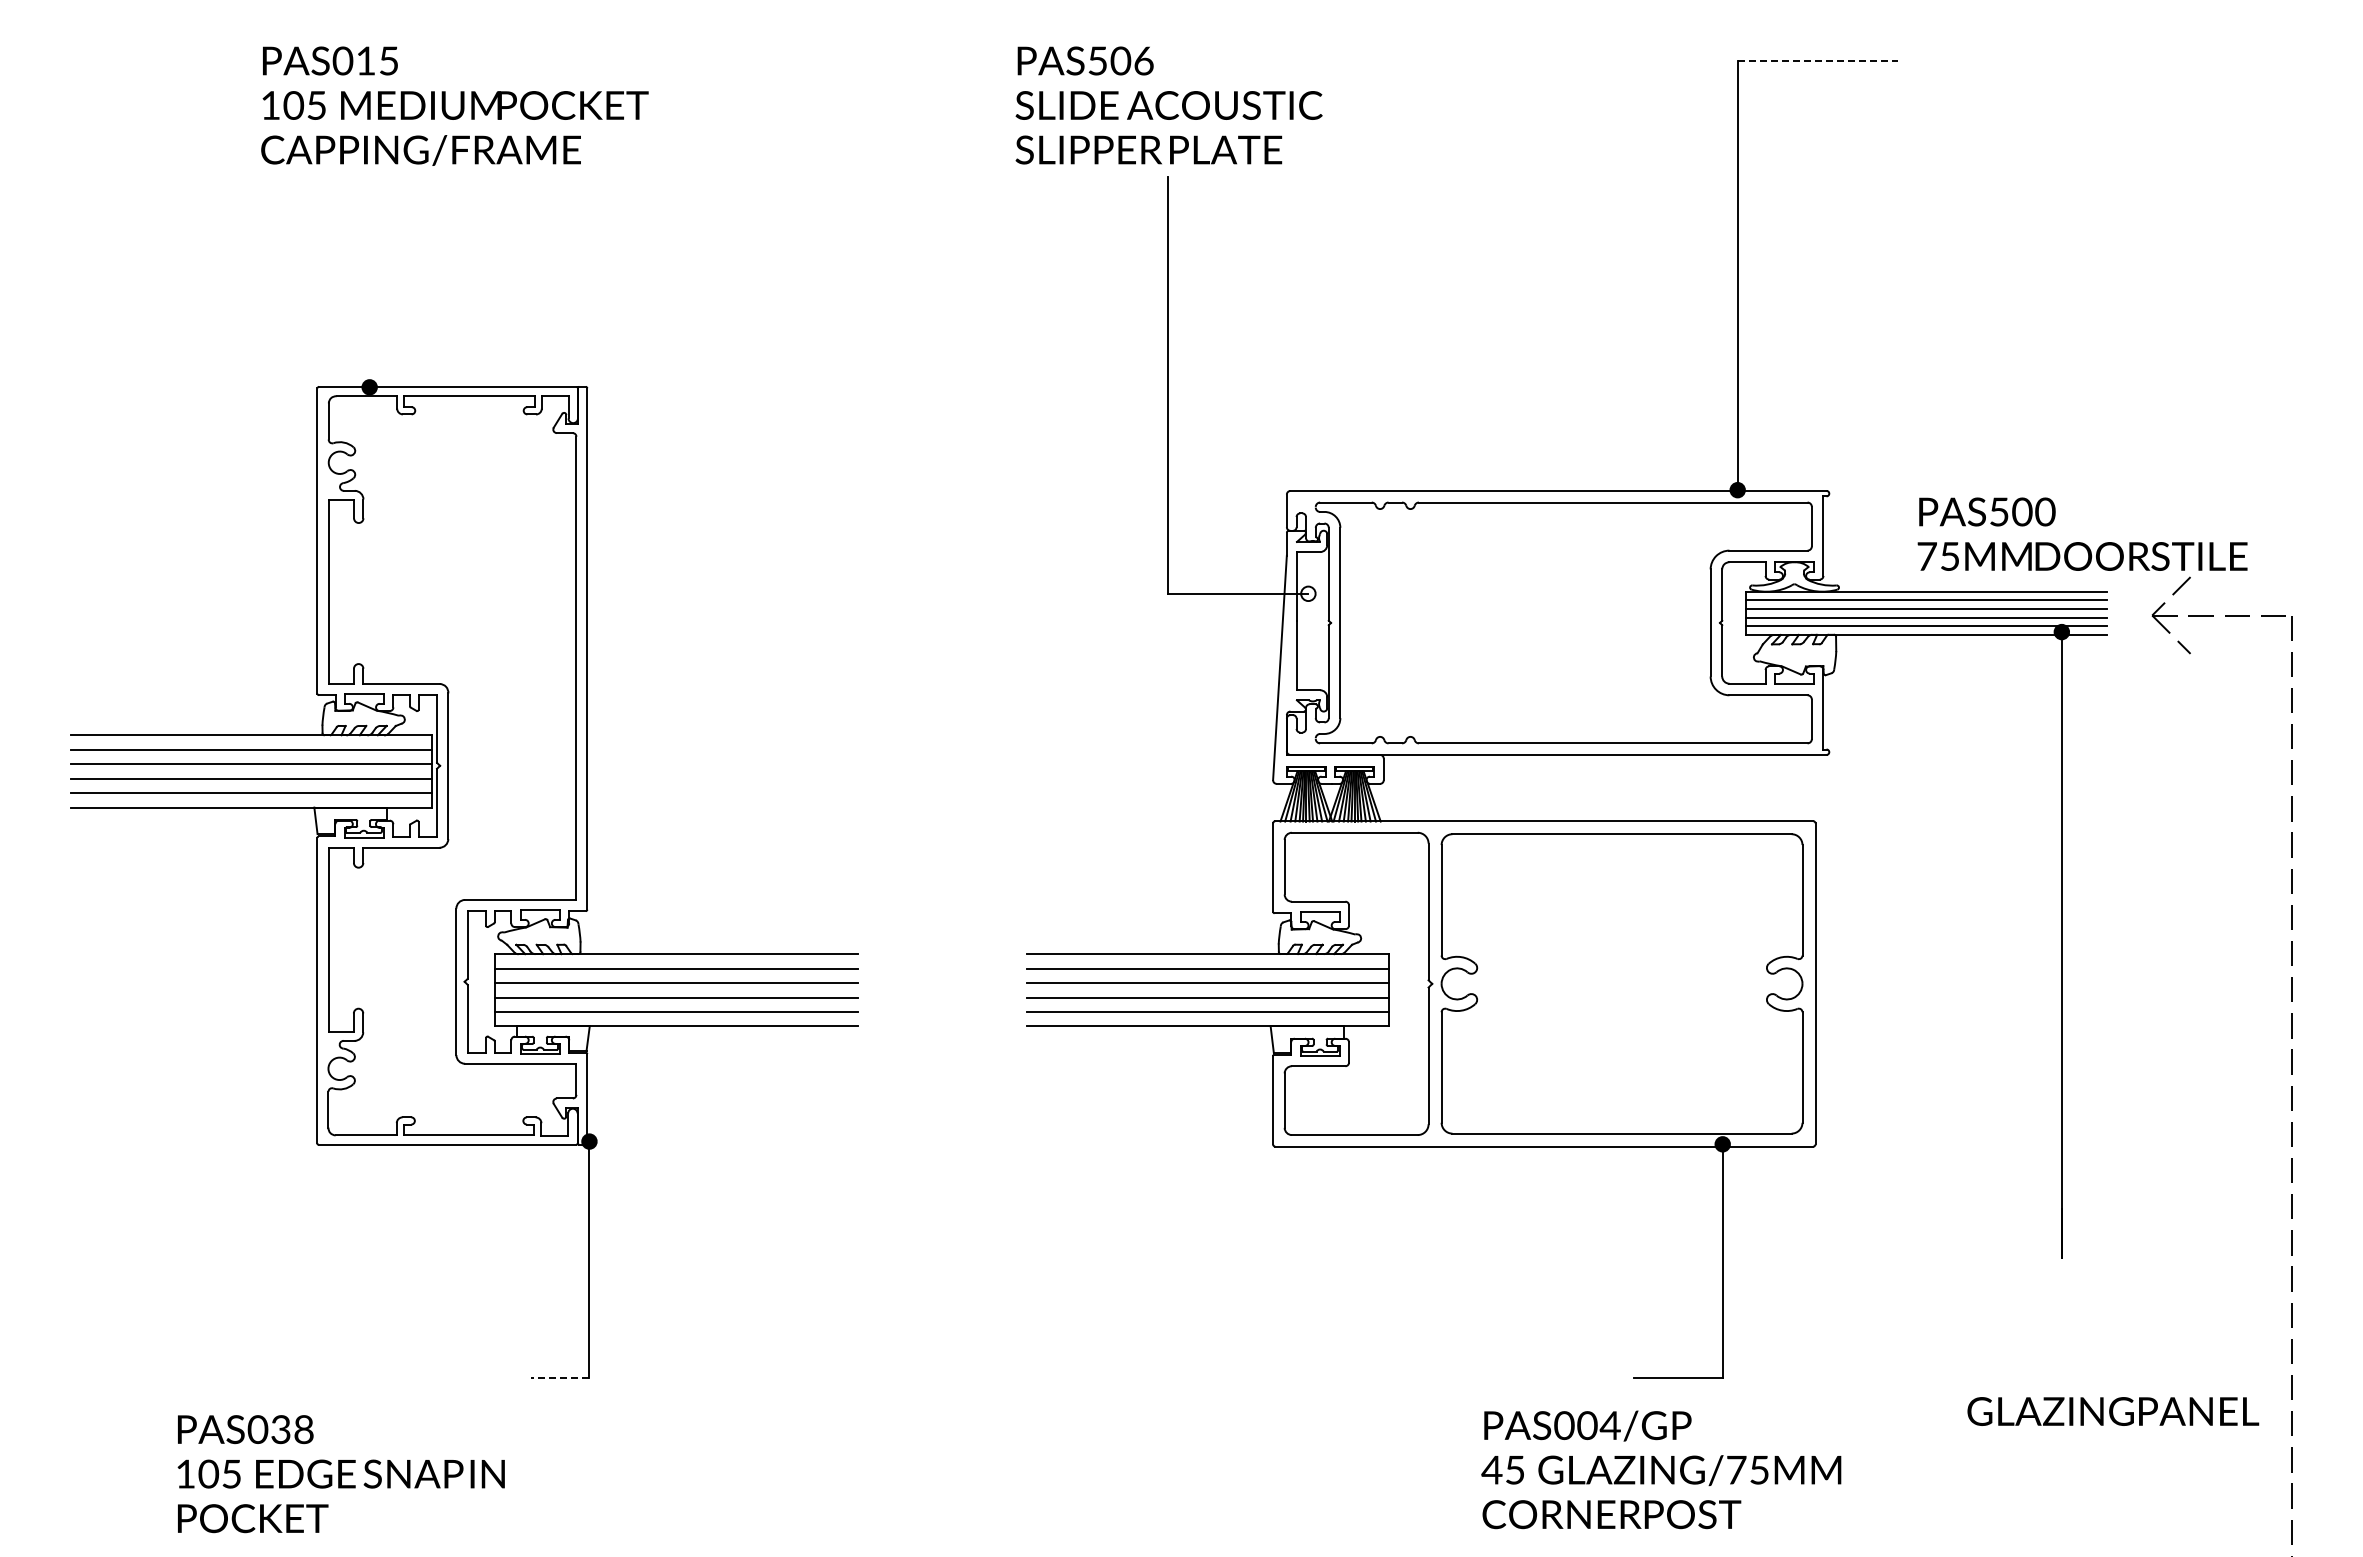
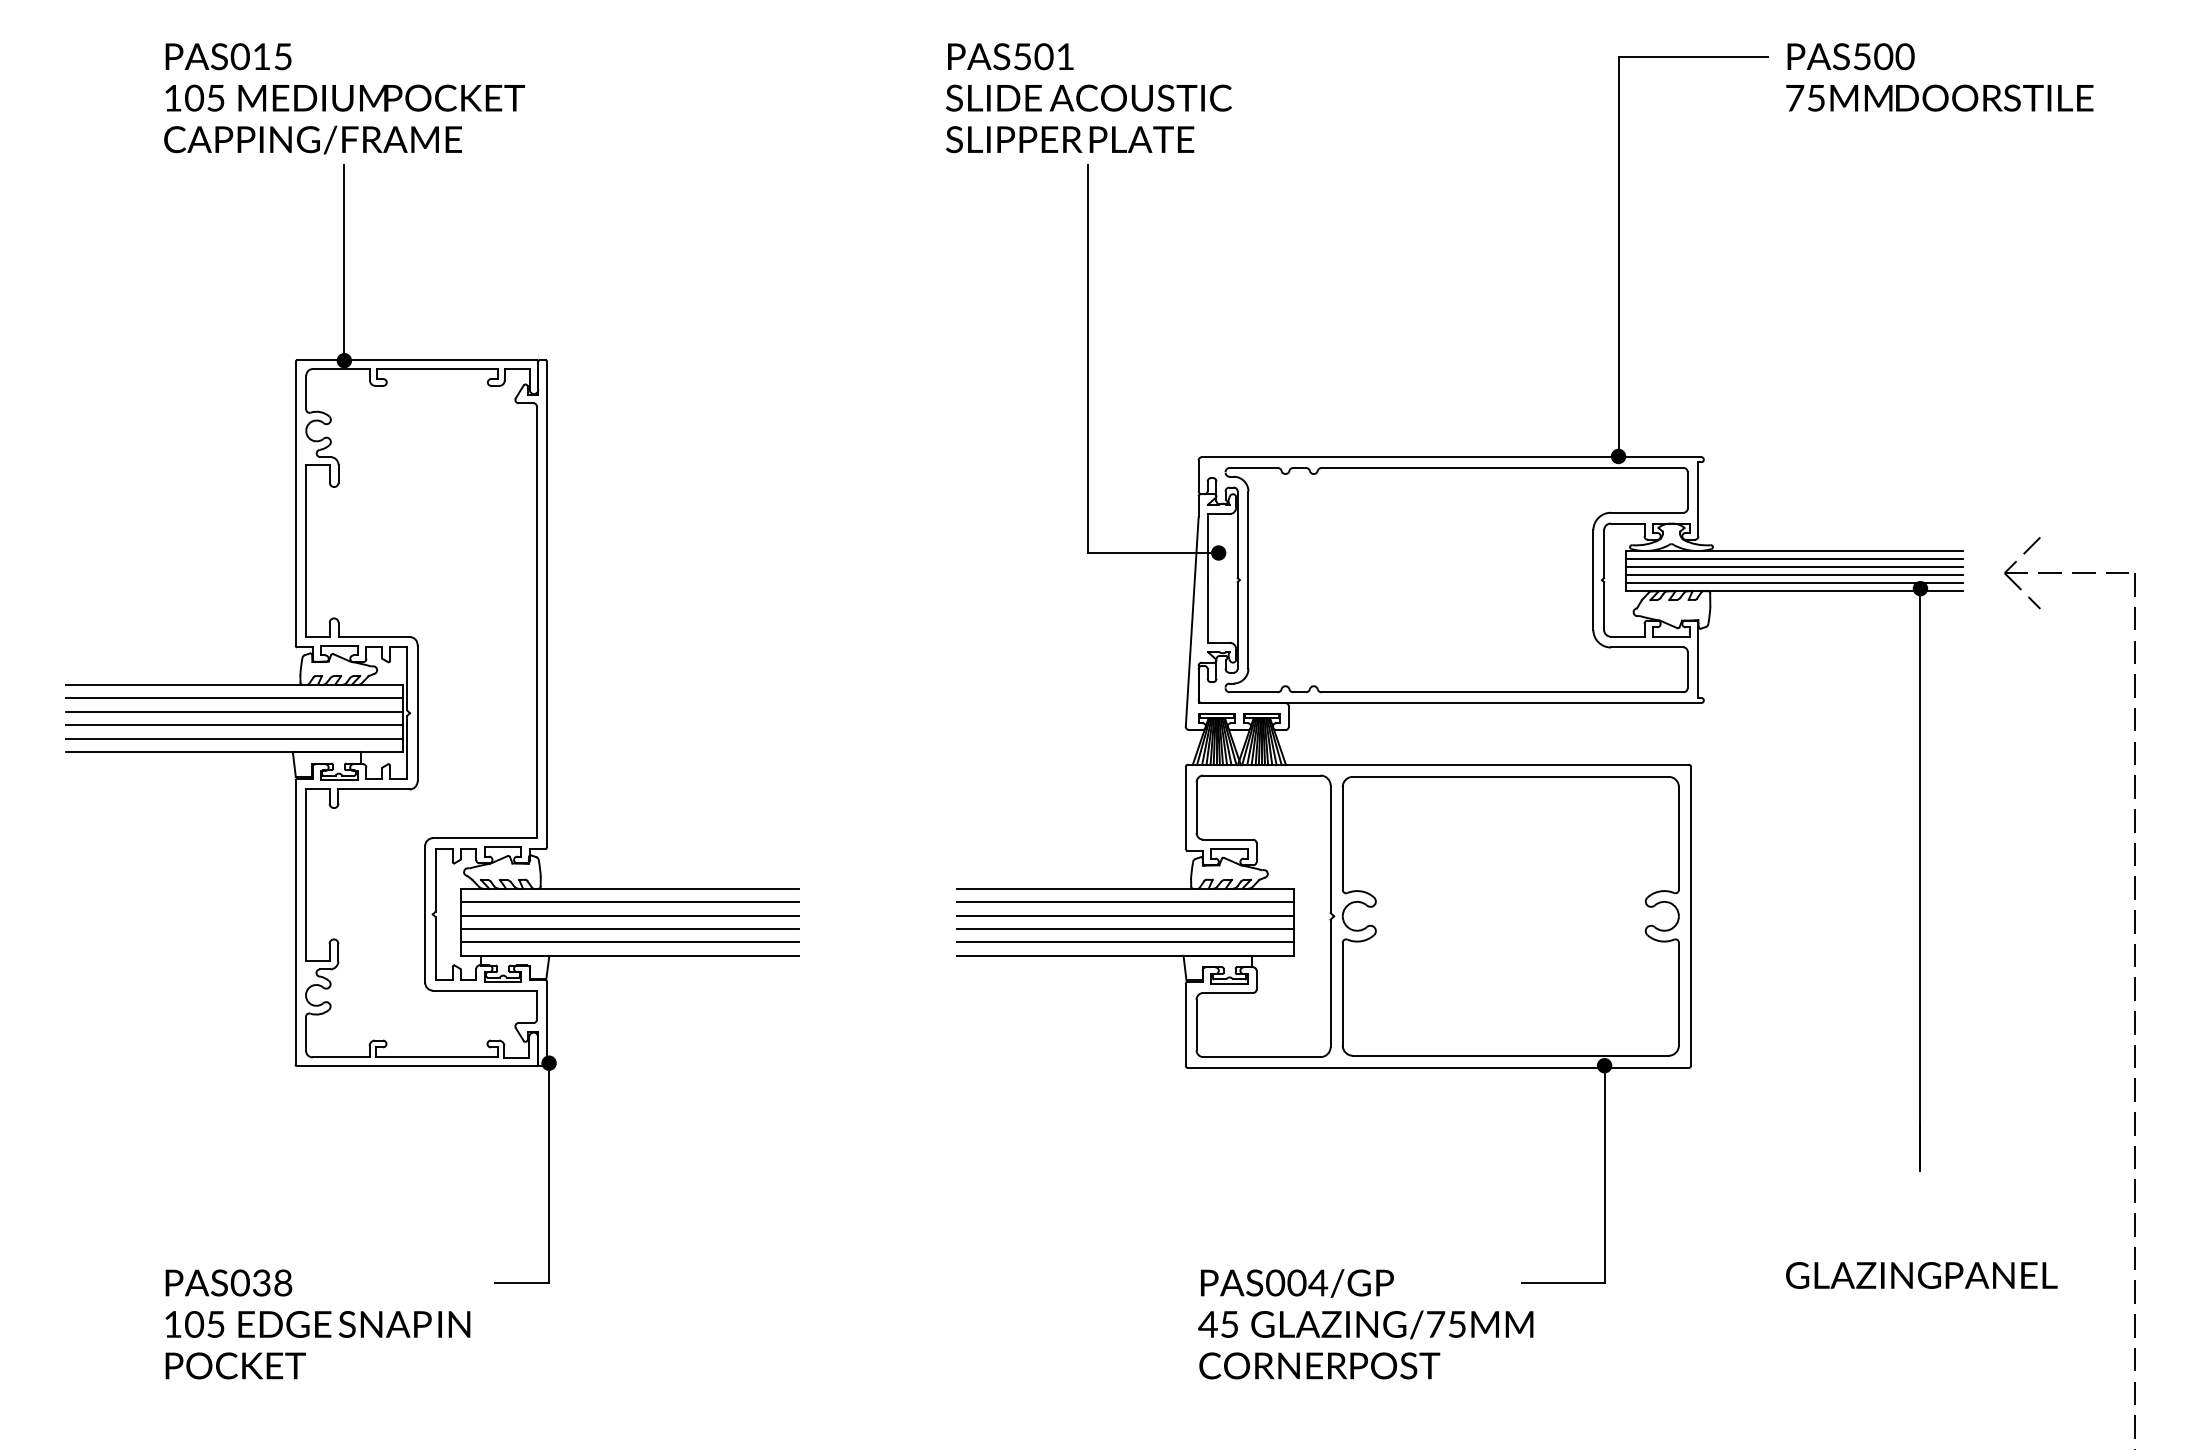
text: (1143, 60) -> (1065, 56), PAS506 -> PAS501
line: (1817, 61) -> (1692, 57), dashed -> solid
text: (454, 105) -> (344, 98), moved
line: (369, 281) -> (344, 262), added
text: (2082, 533) -> (1939, 76), moved
fill: (1308, 593) -> (1218, 552), added
line: (559, 1377) -> (521, 1282), dashed -> solid
text: (2113, 1411) -> (1921, 1275), moved
text: (1661, 1469) -> (1365, 1323), moved
text: (340, 1474) -> (317, 1324), moved

